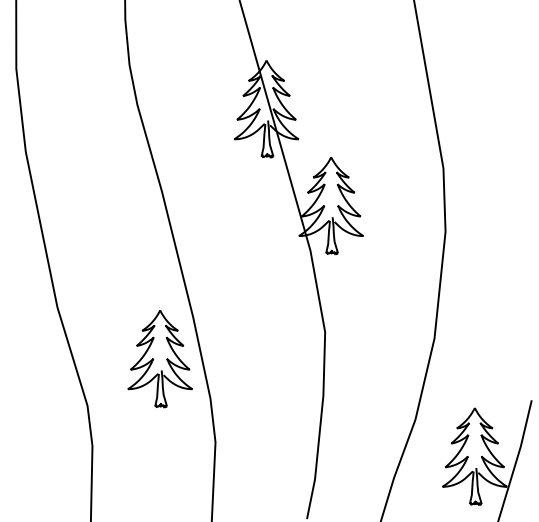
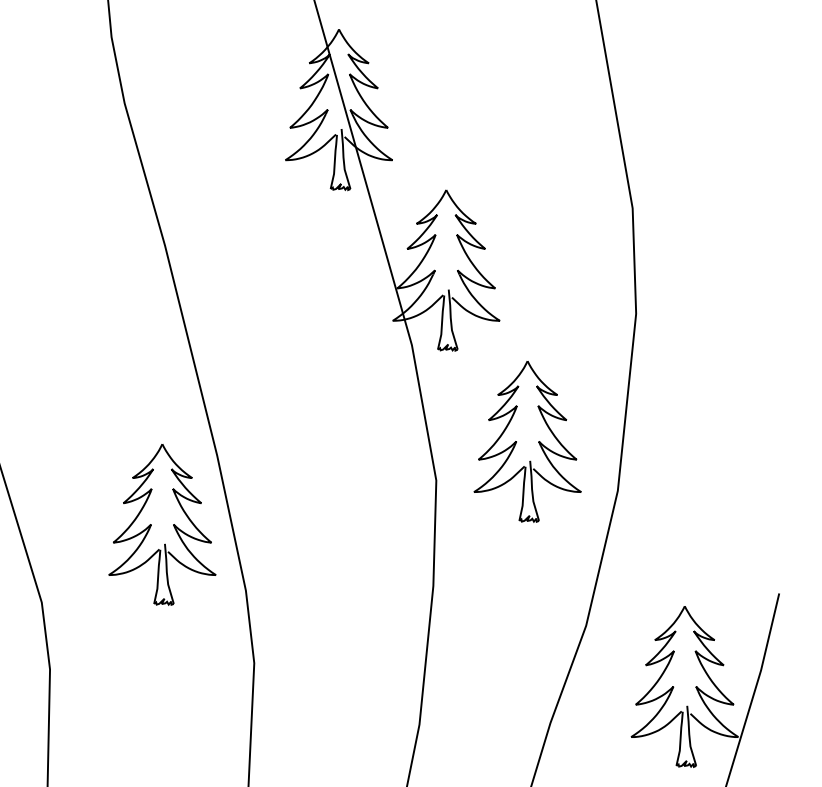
part: (379, 309) -> (526, 442), added

